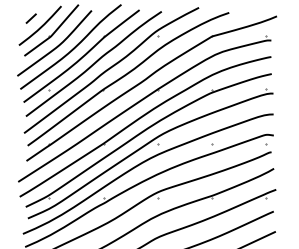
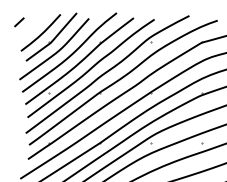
line: (30, 18) -> (18, 22), moved

